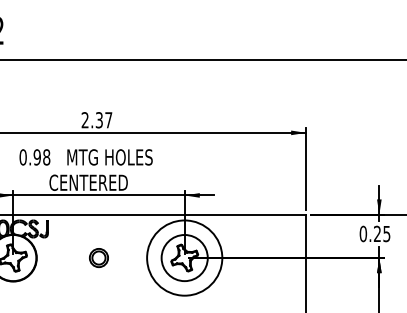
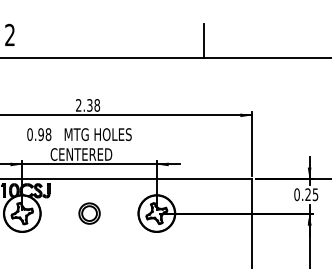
line: (244, 38) -> (203, 41), added
text: (109, 120) -> (97, 105), 2.37 -> 2.38
part: (98, 257) -> (89, 213), size x1.43
circle: (184, 257) -> (156, 213), size x0.62

